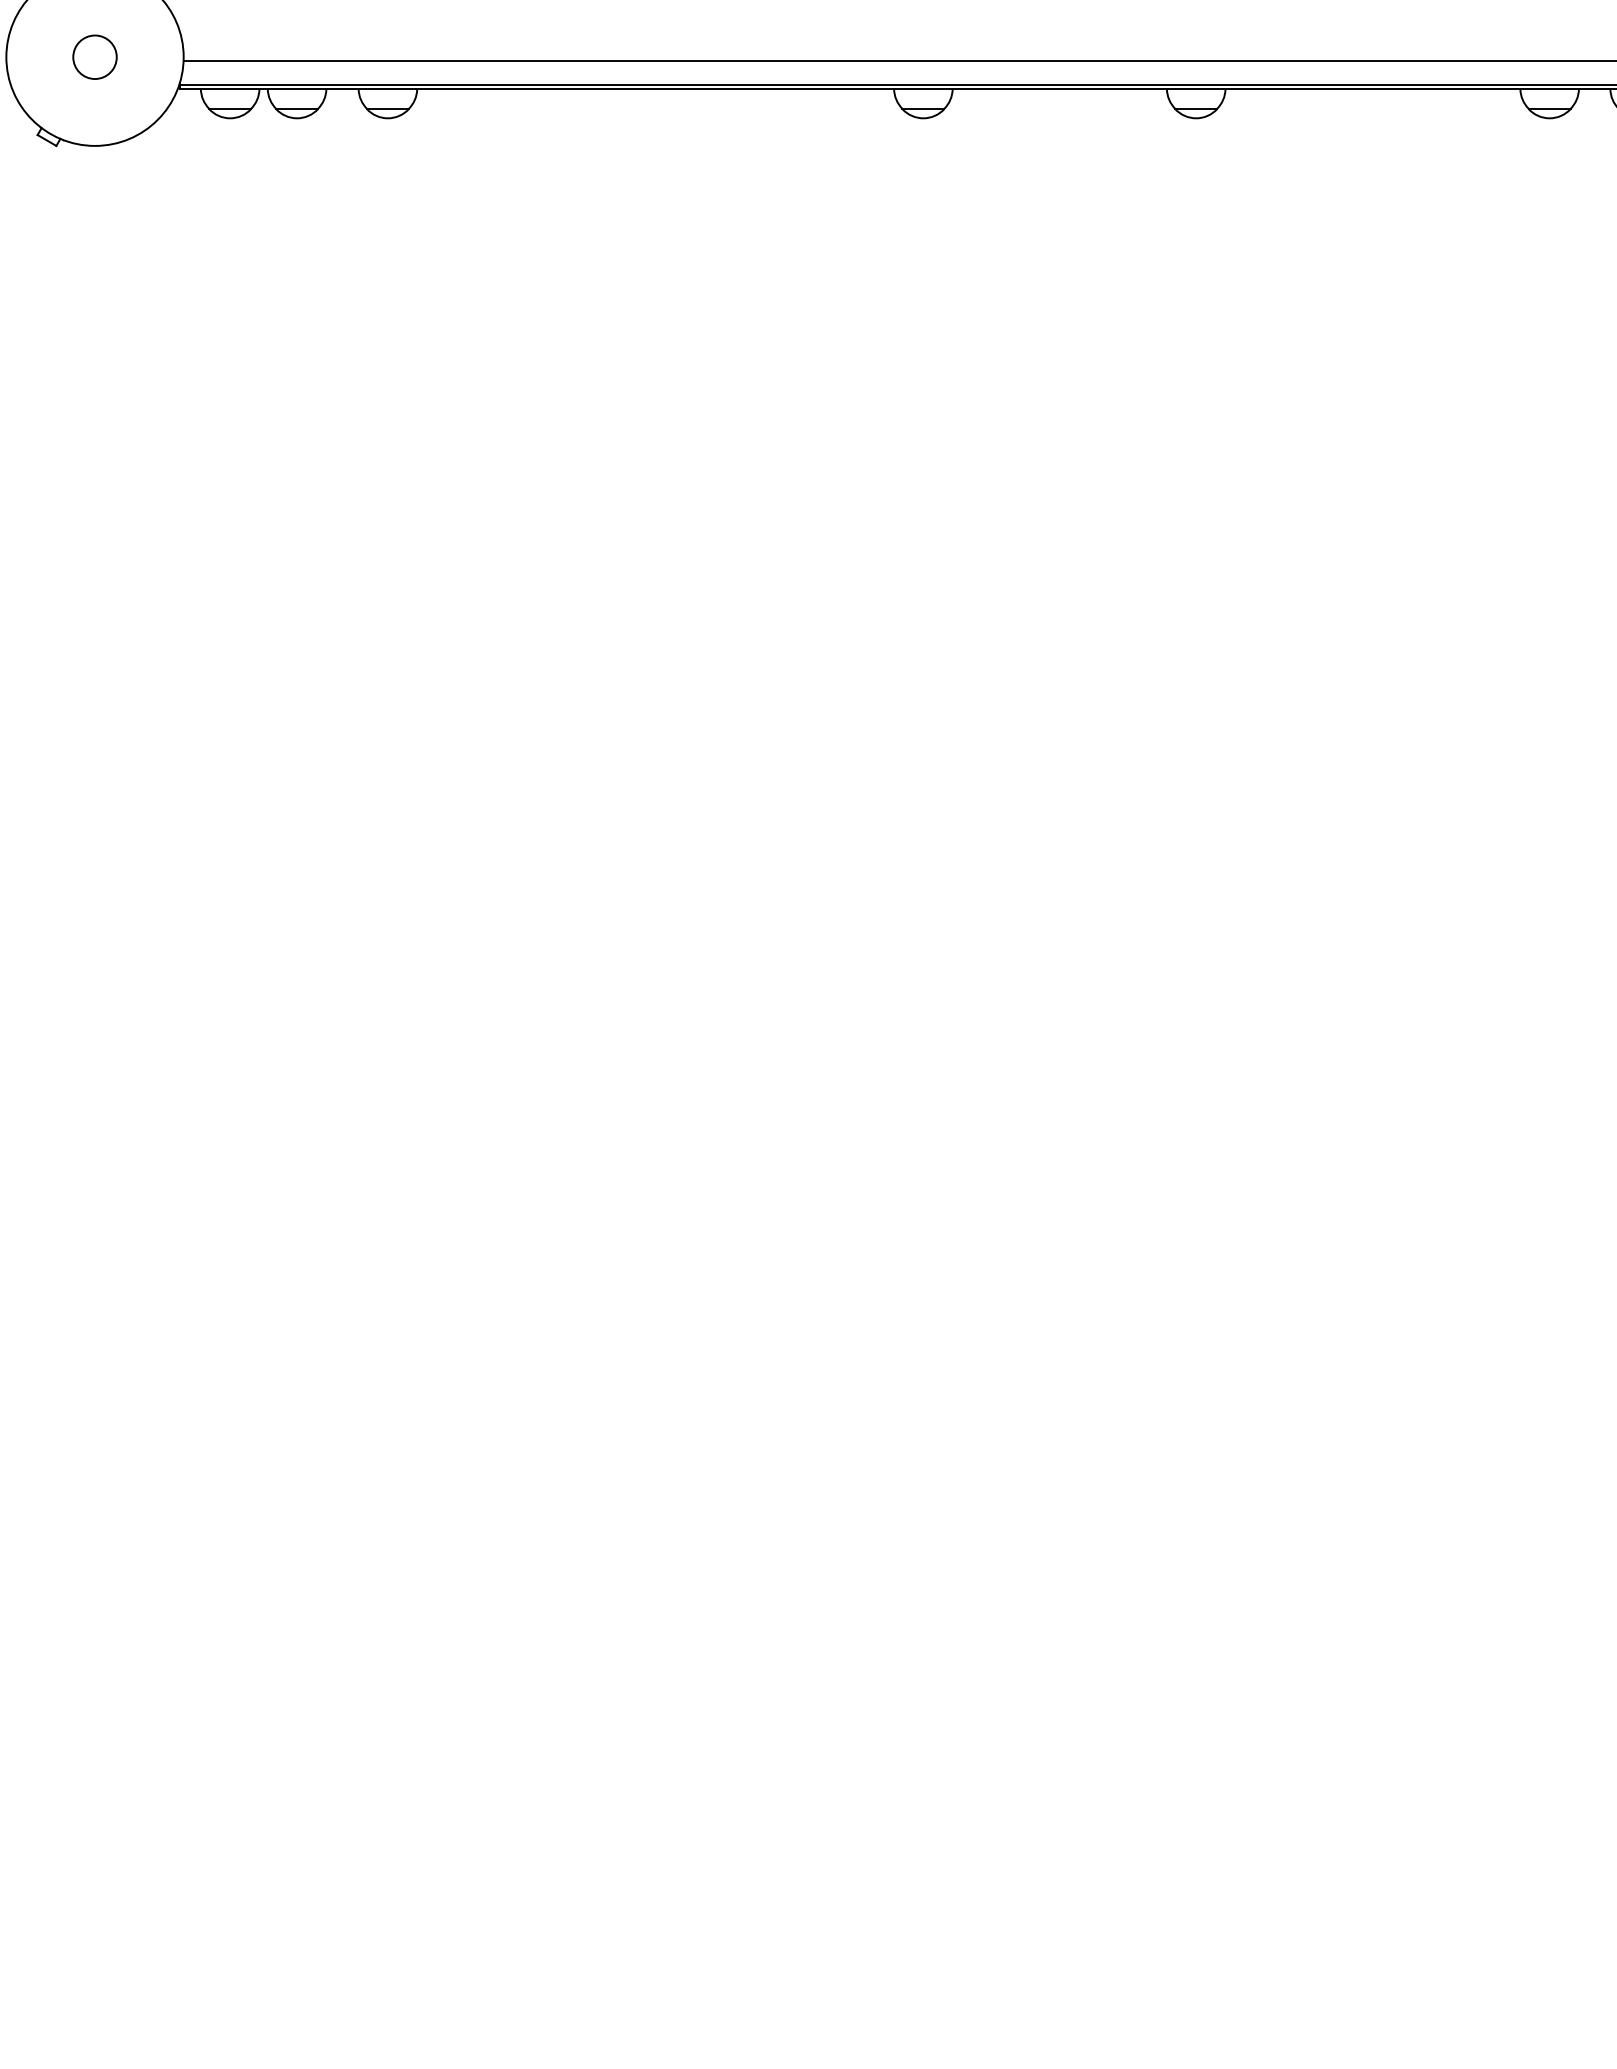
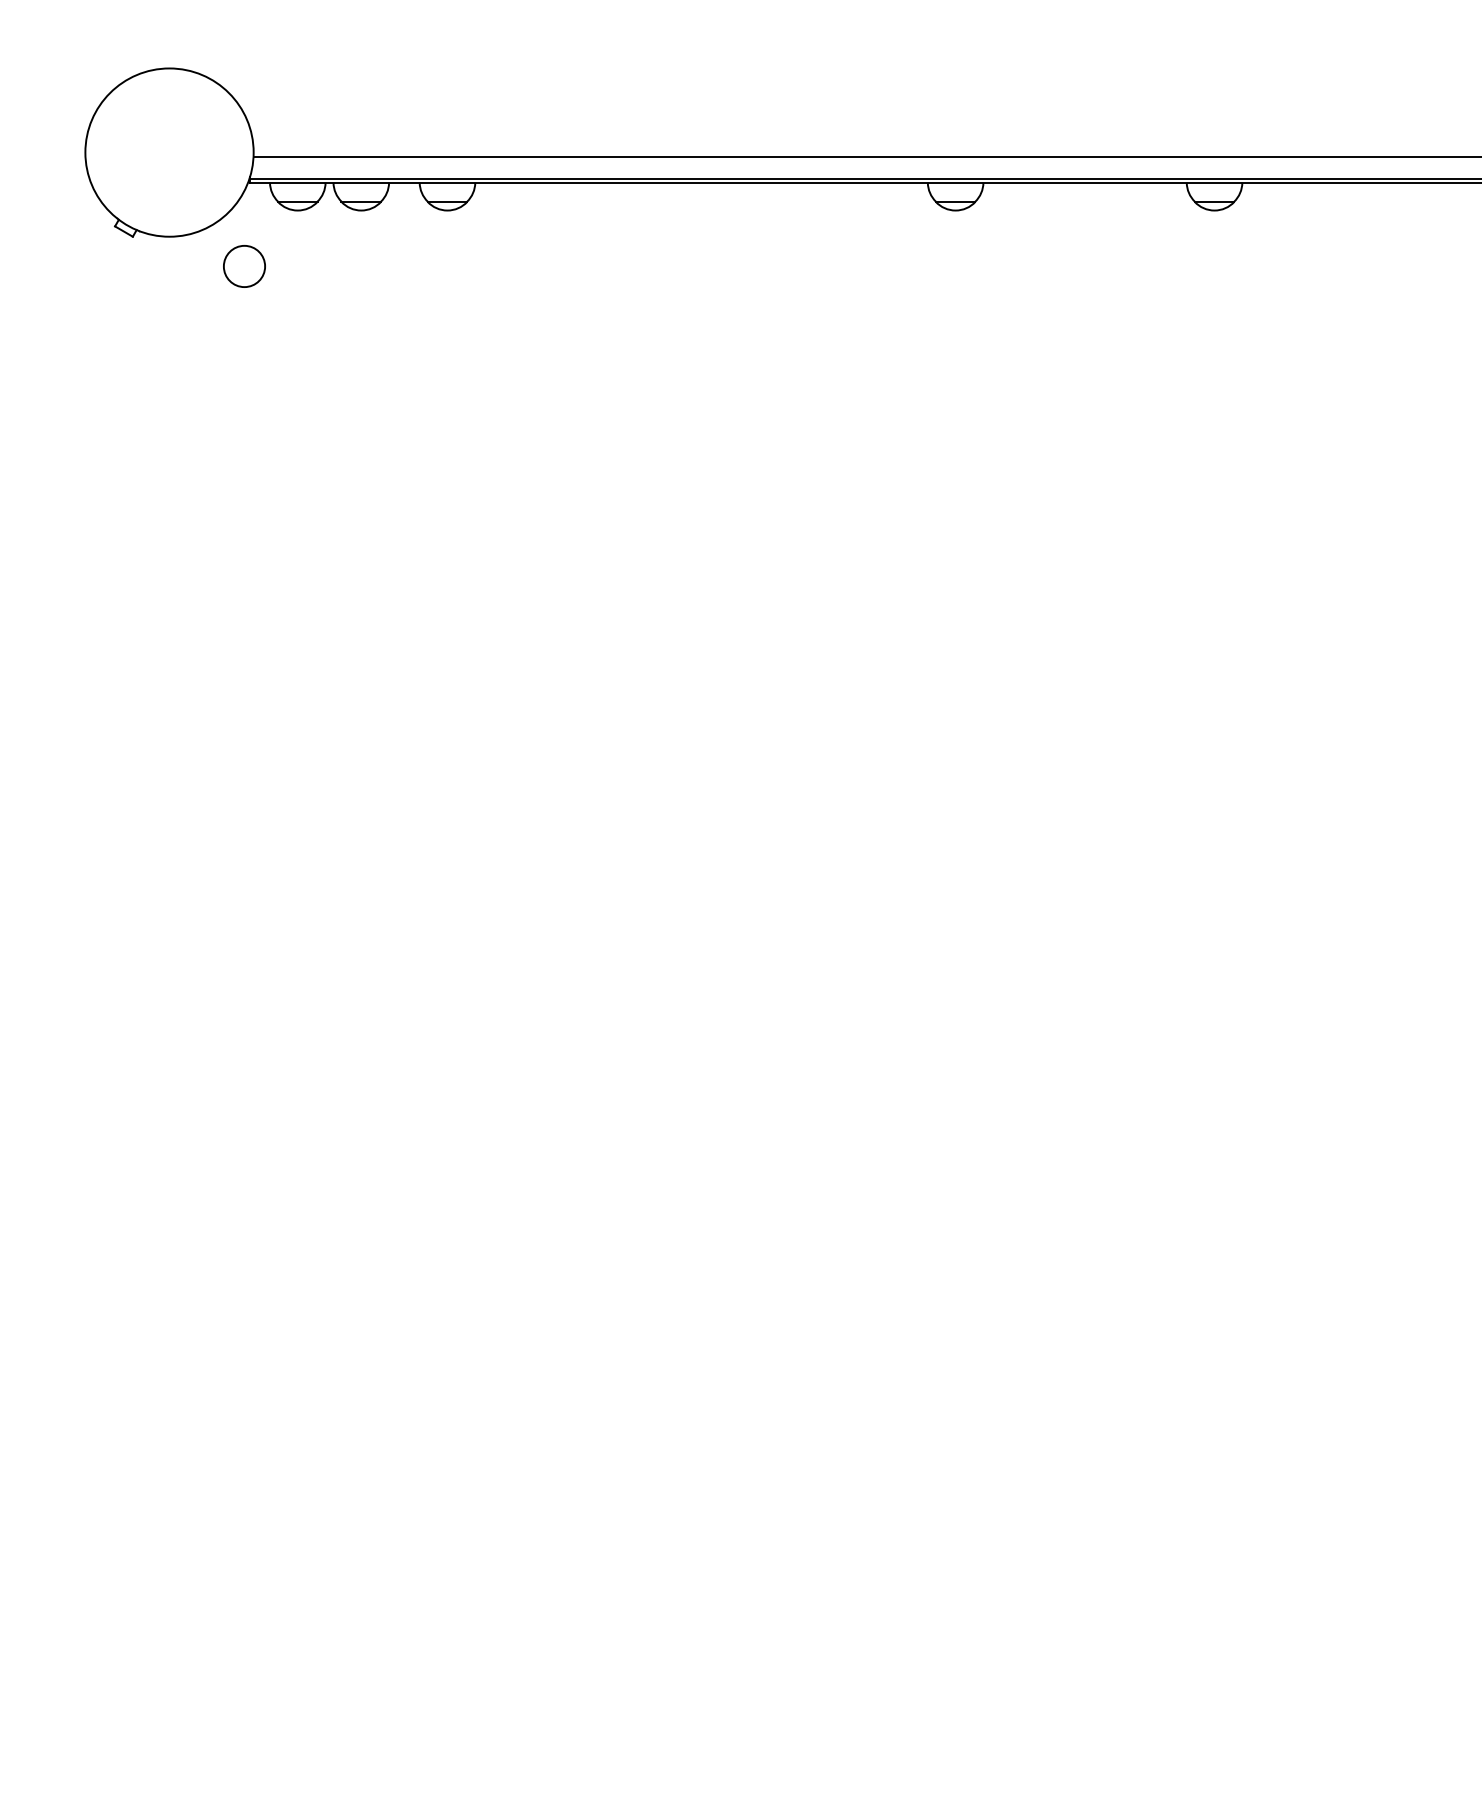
circle: (94, 56) -> (243, 265), moved

